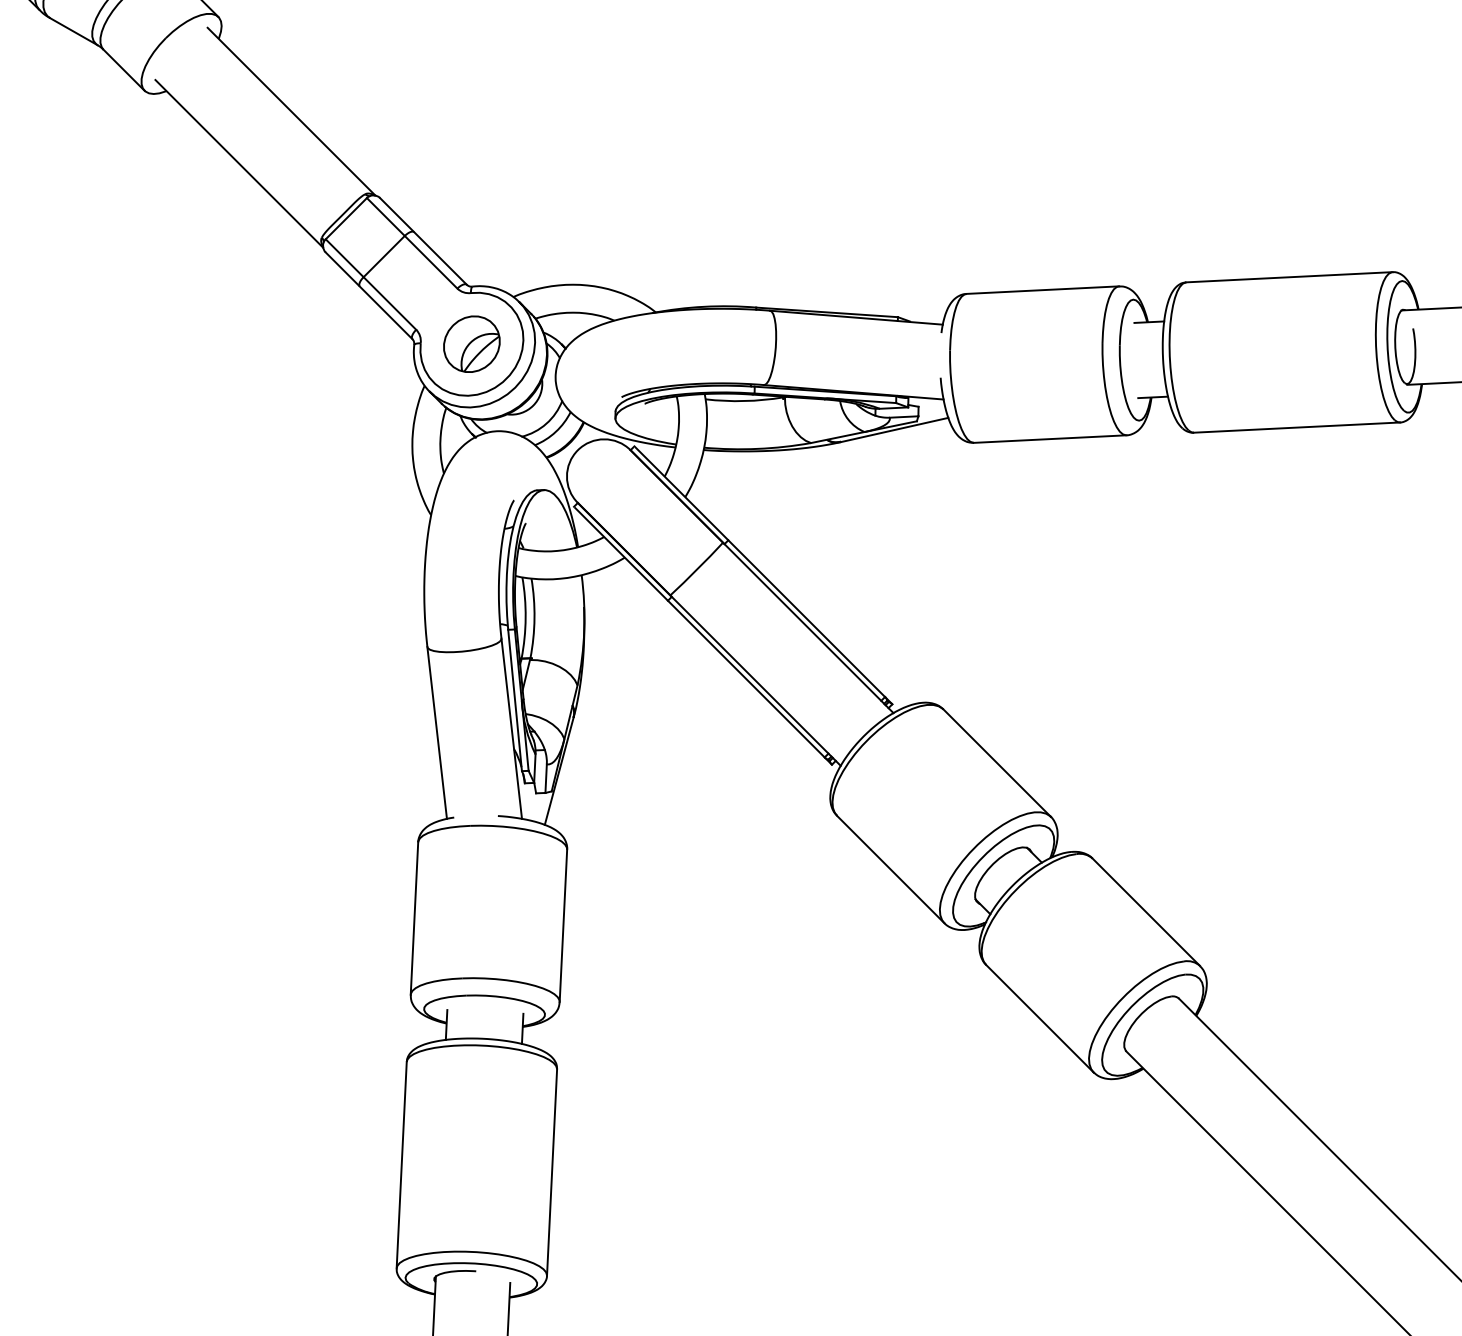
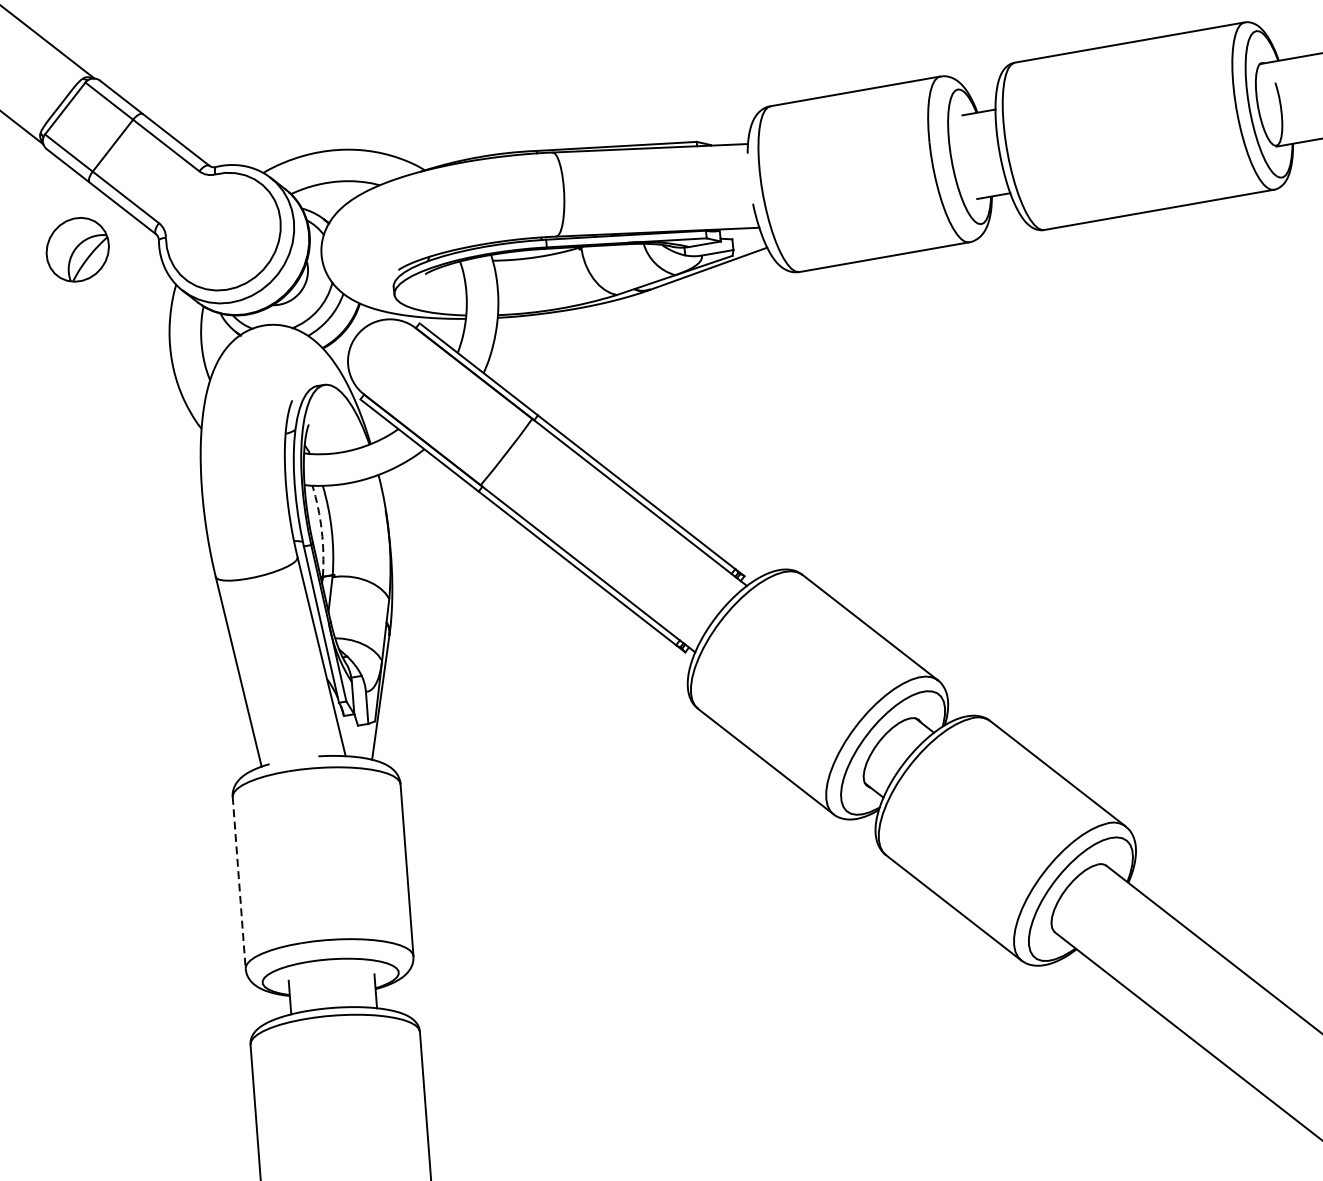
part: (471, 343) -> (77, 249), moved
arc: (525, 617) -> (321, 530), solid -> dashed
line: (414, 919) -> (239, 883), solid -> dashed

